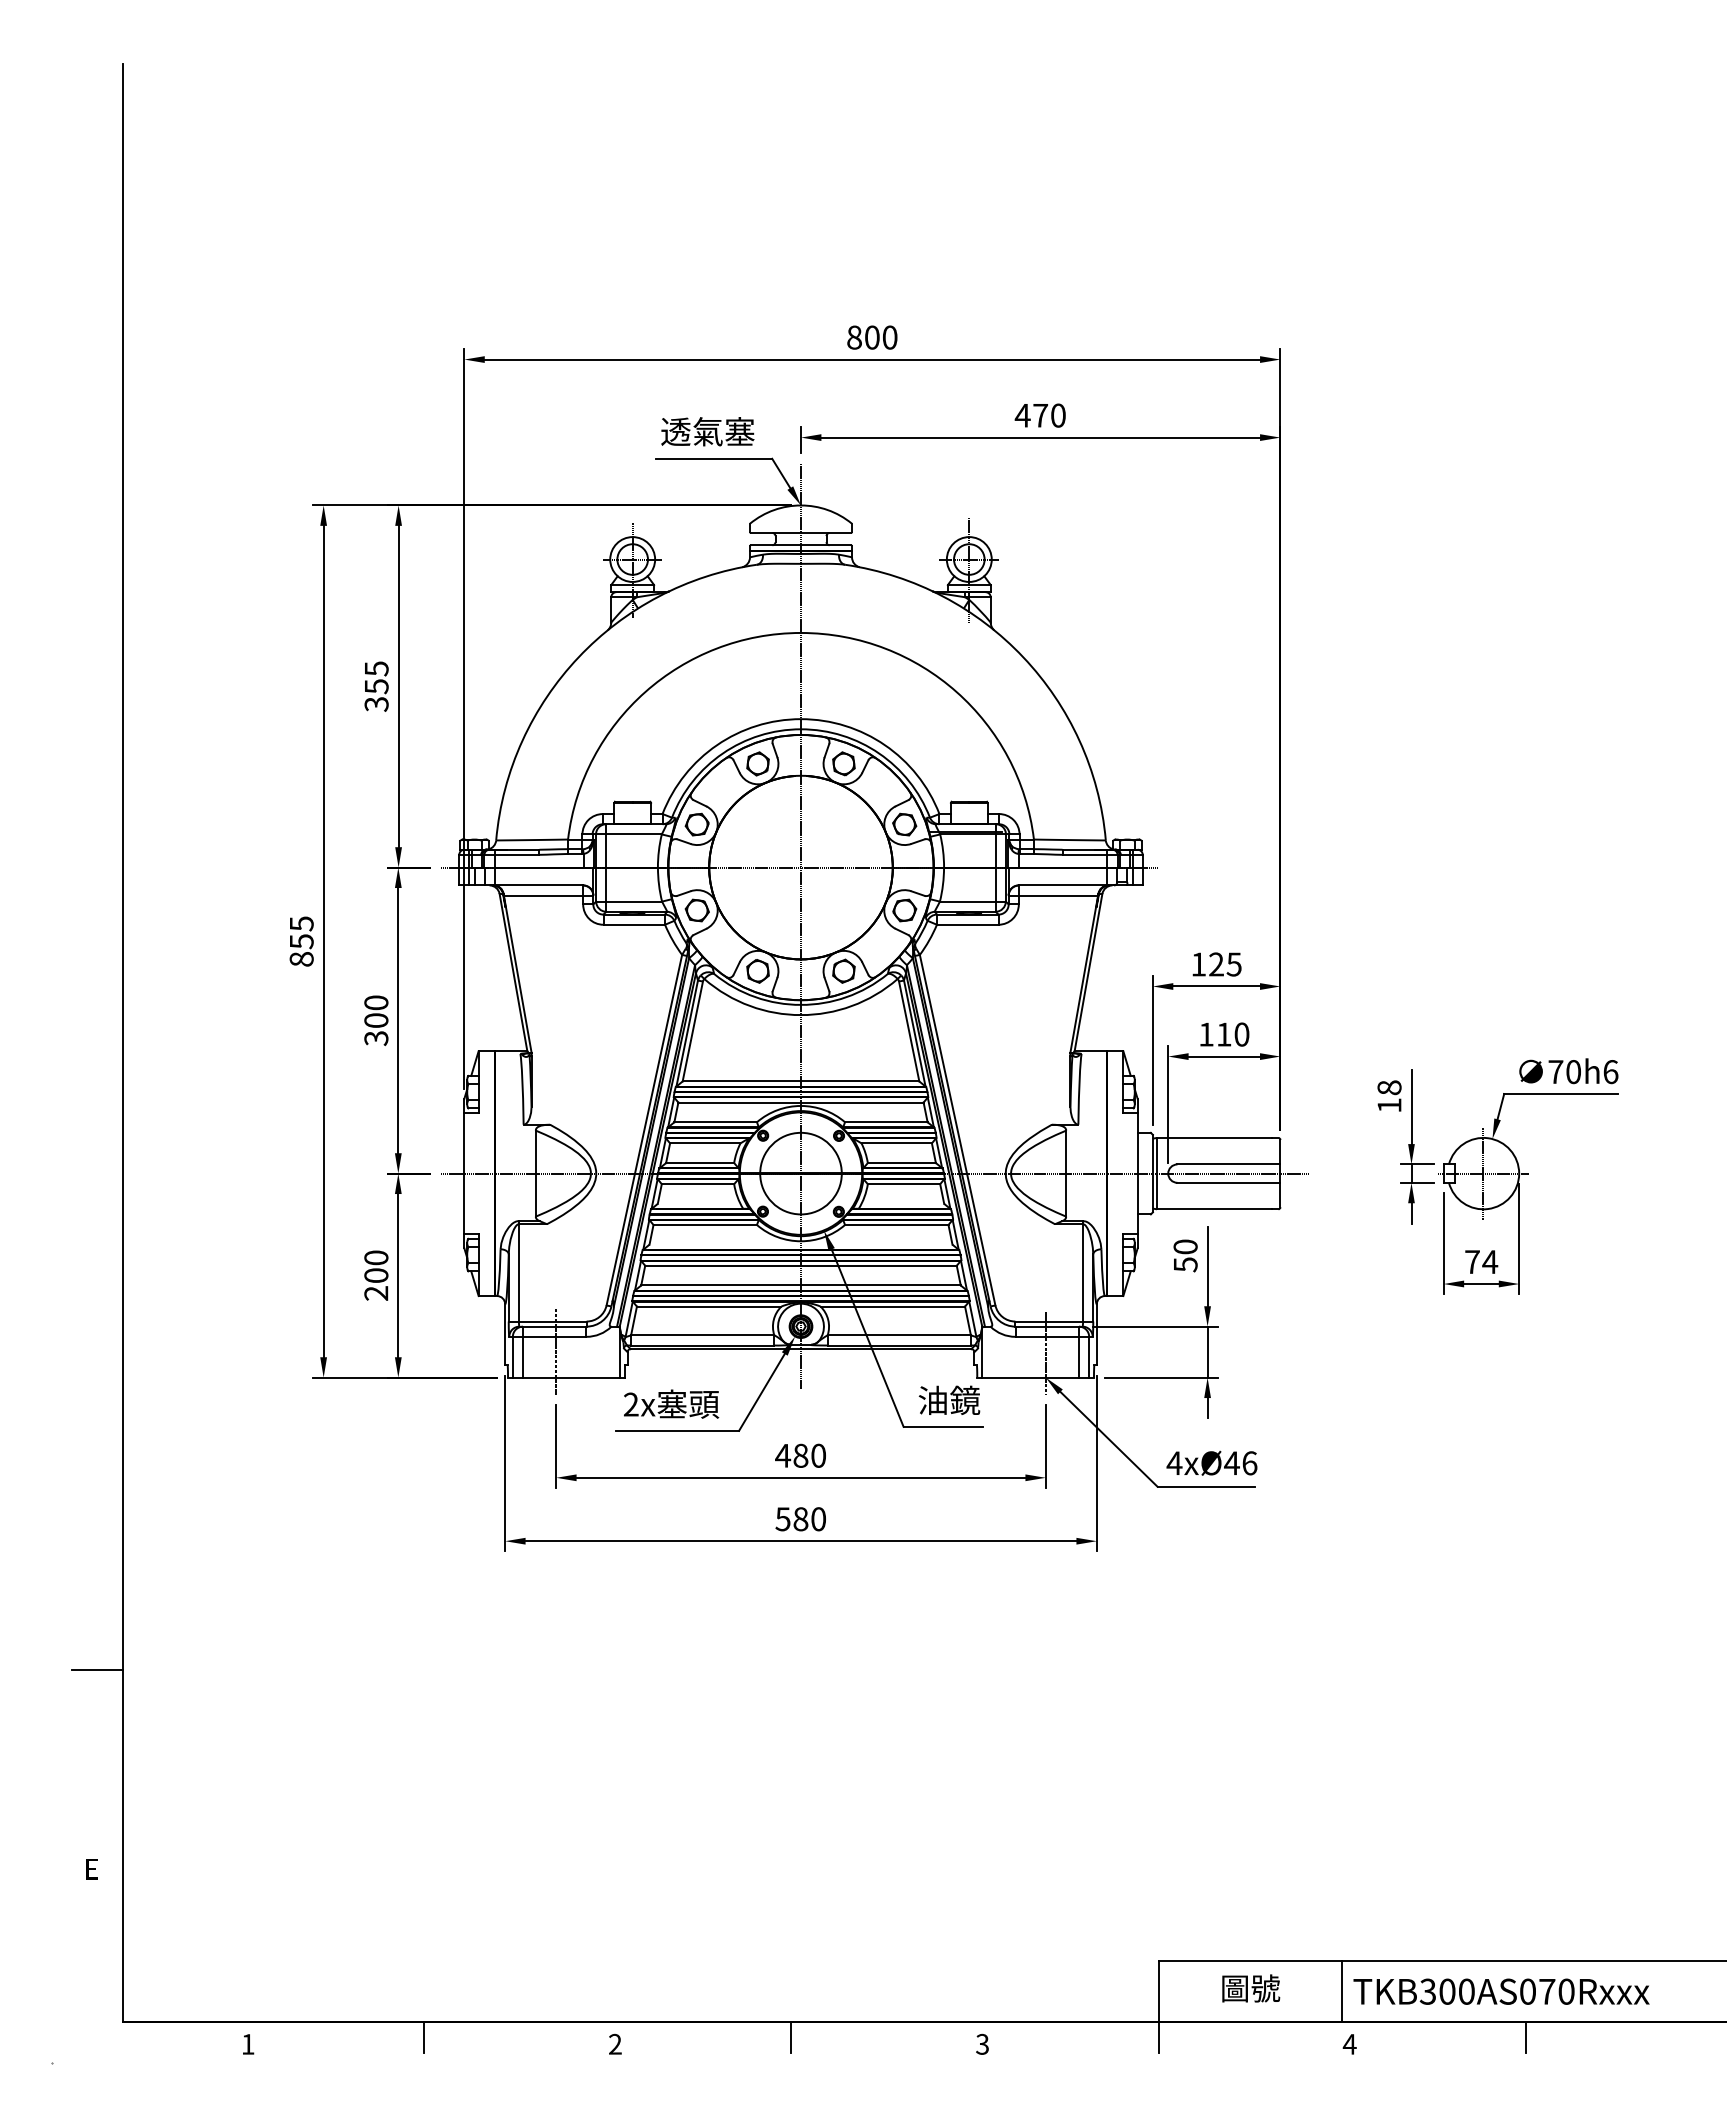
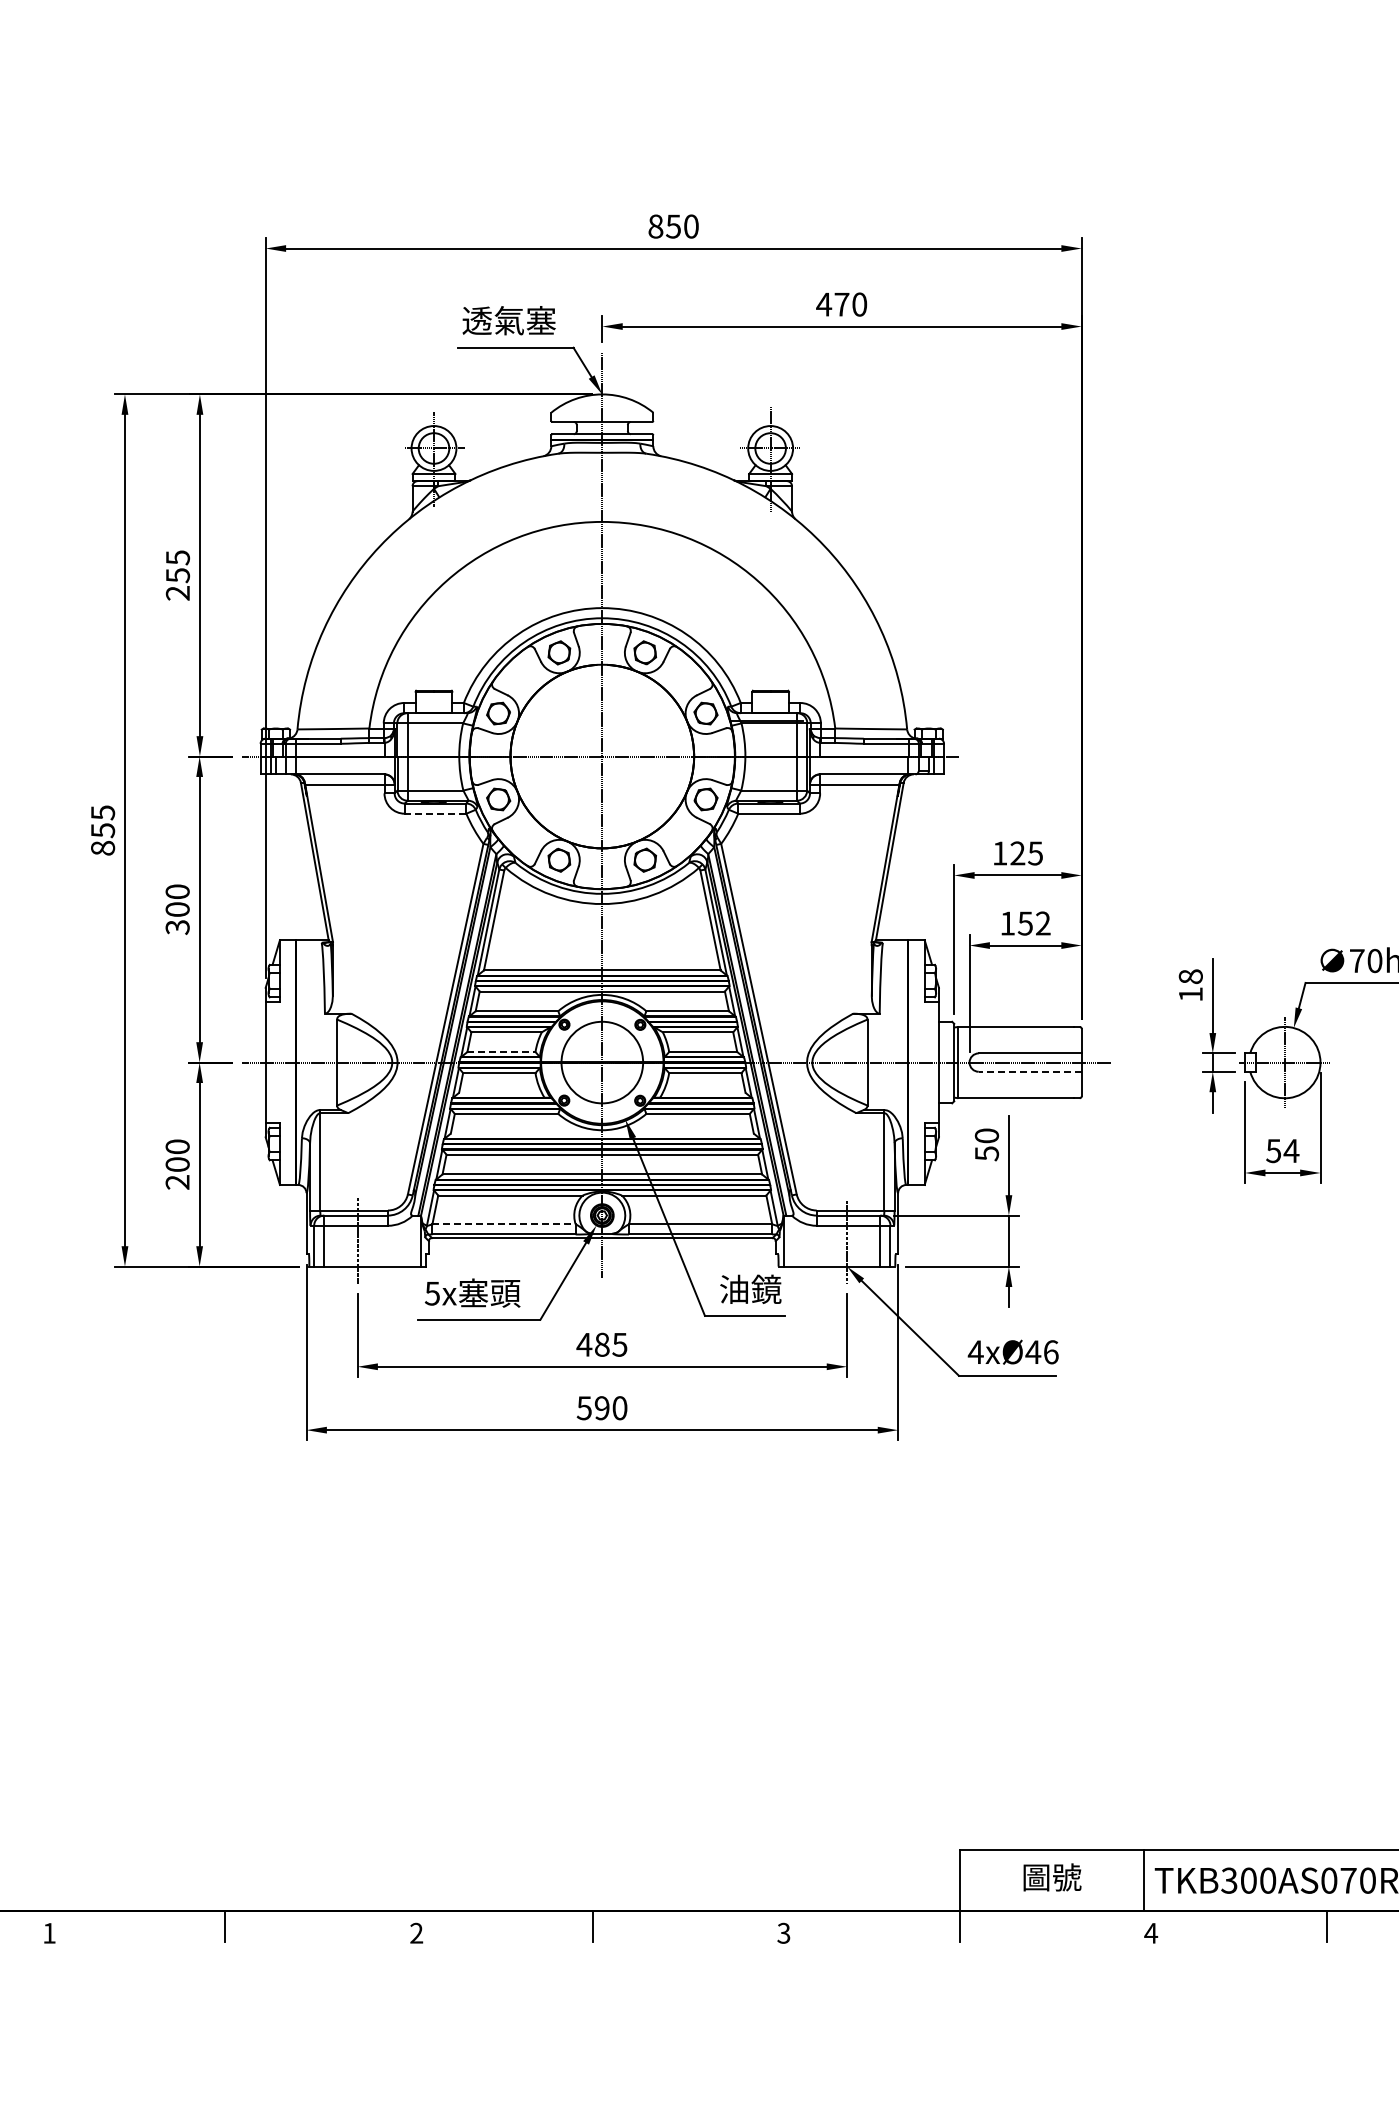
text: (871, 337) -> (672, 226), 800 -> 850
text: (376, 704) -> (177, 593), 355 -> 255
line: (634, 924) -> (435, 813), solid -> dashed
text: (1232, 1034) -> (1033, 923), 110 -> 152
line: (700, 1163) -> (501, 1052), solid -> dashed
line: (1228, 1182) -> (1029, 1071), solid -> dashed
text: (1471, 1262) -> (1272, 1151), 74 -> 54
line: (702, 1335) -> (503, 1224), solid -> dashed
text: (630, 1404) -> (431, 1293), 2x -> 5x
text: (818, 1455) -> (619, 1344), 480 -> 485
text: (800, 1519) -> (601, 1408), 580 -> 590

